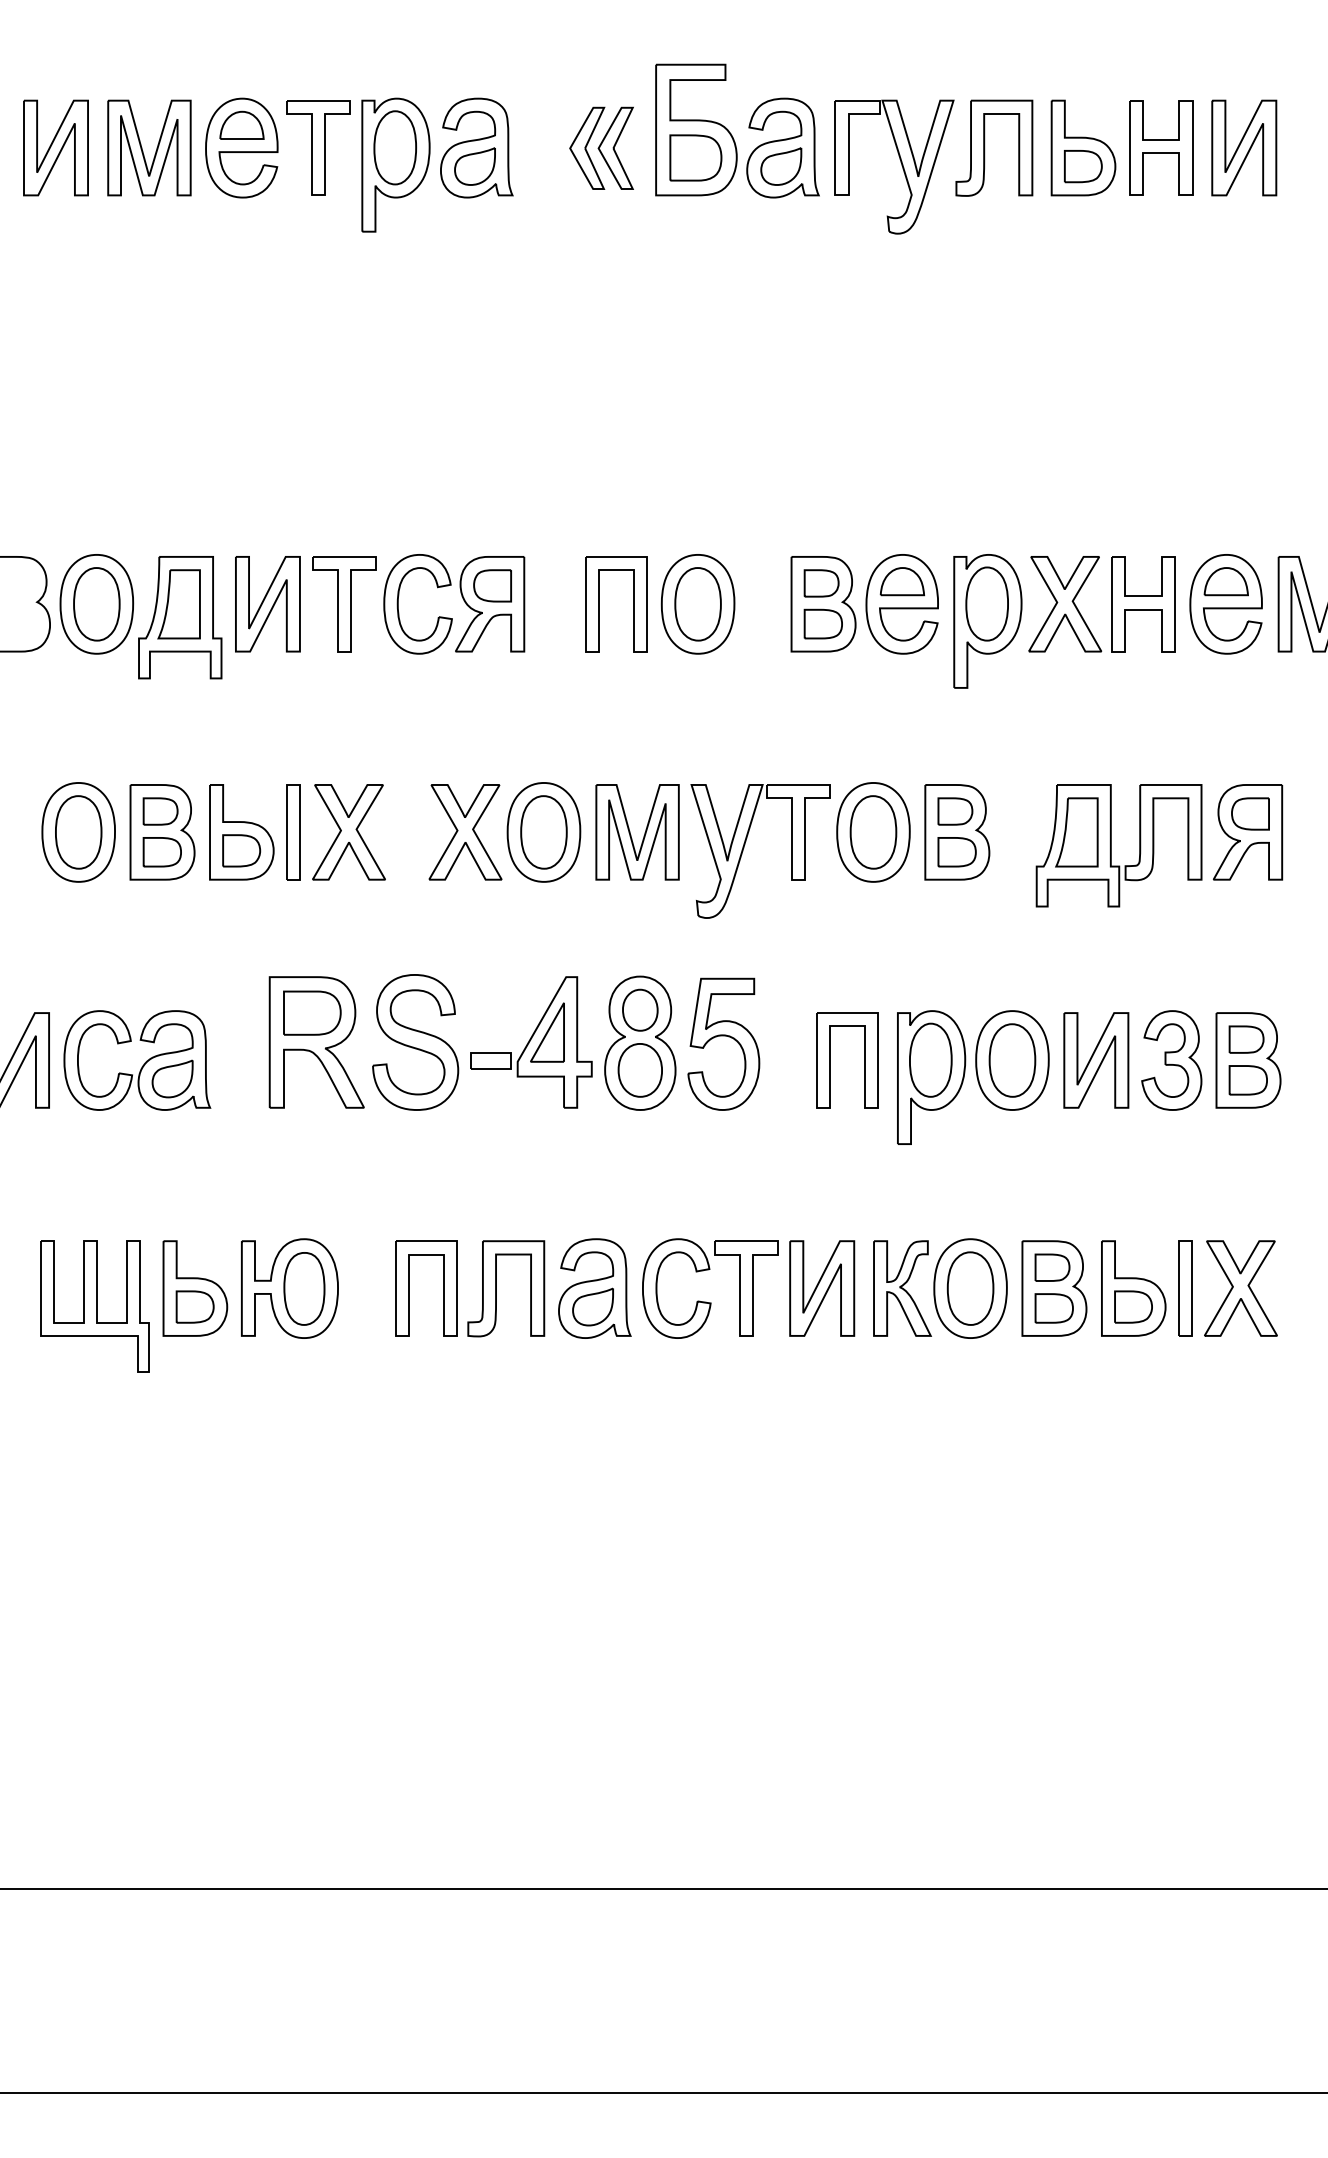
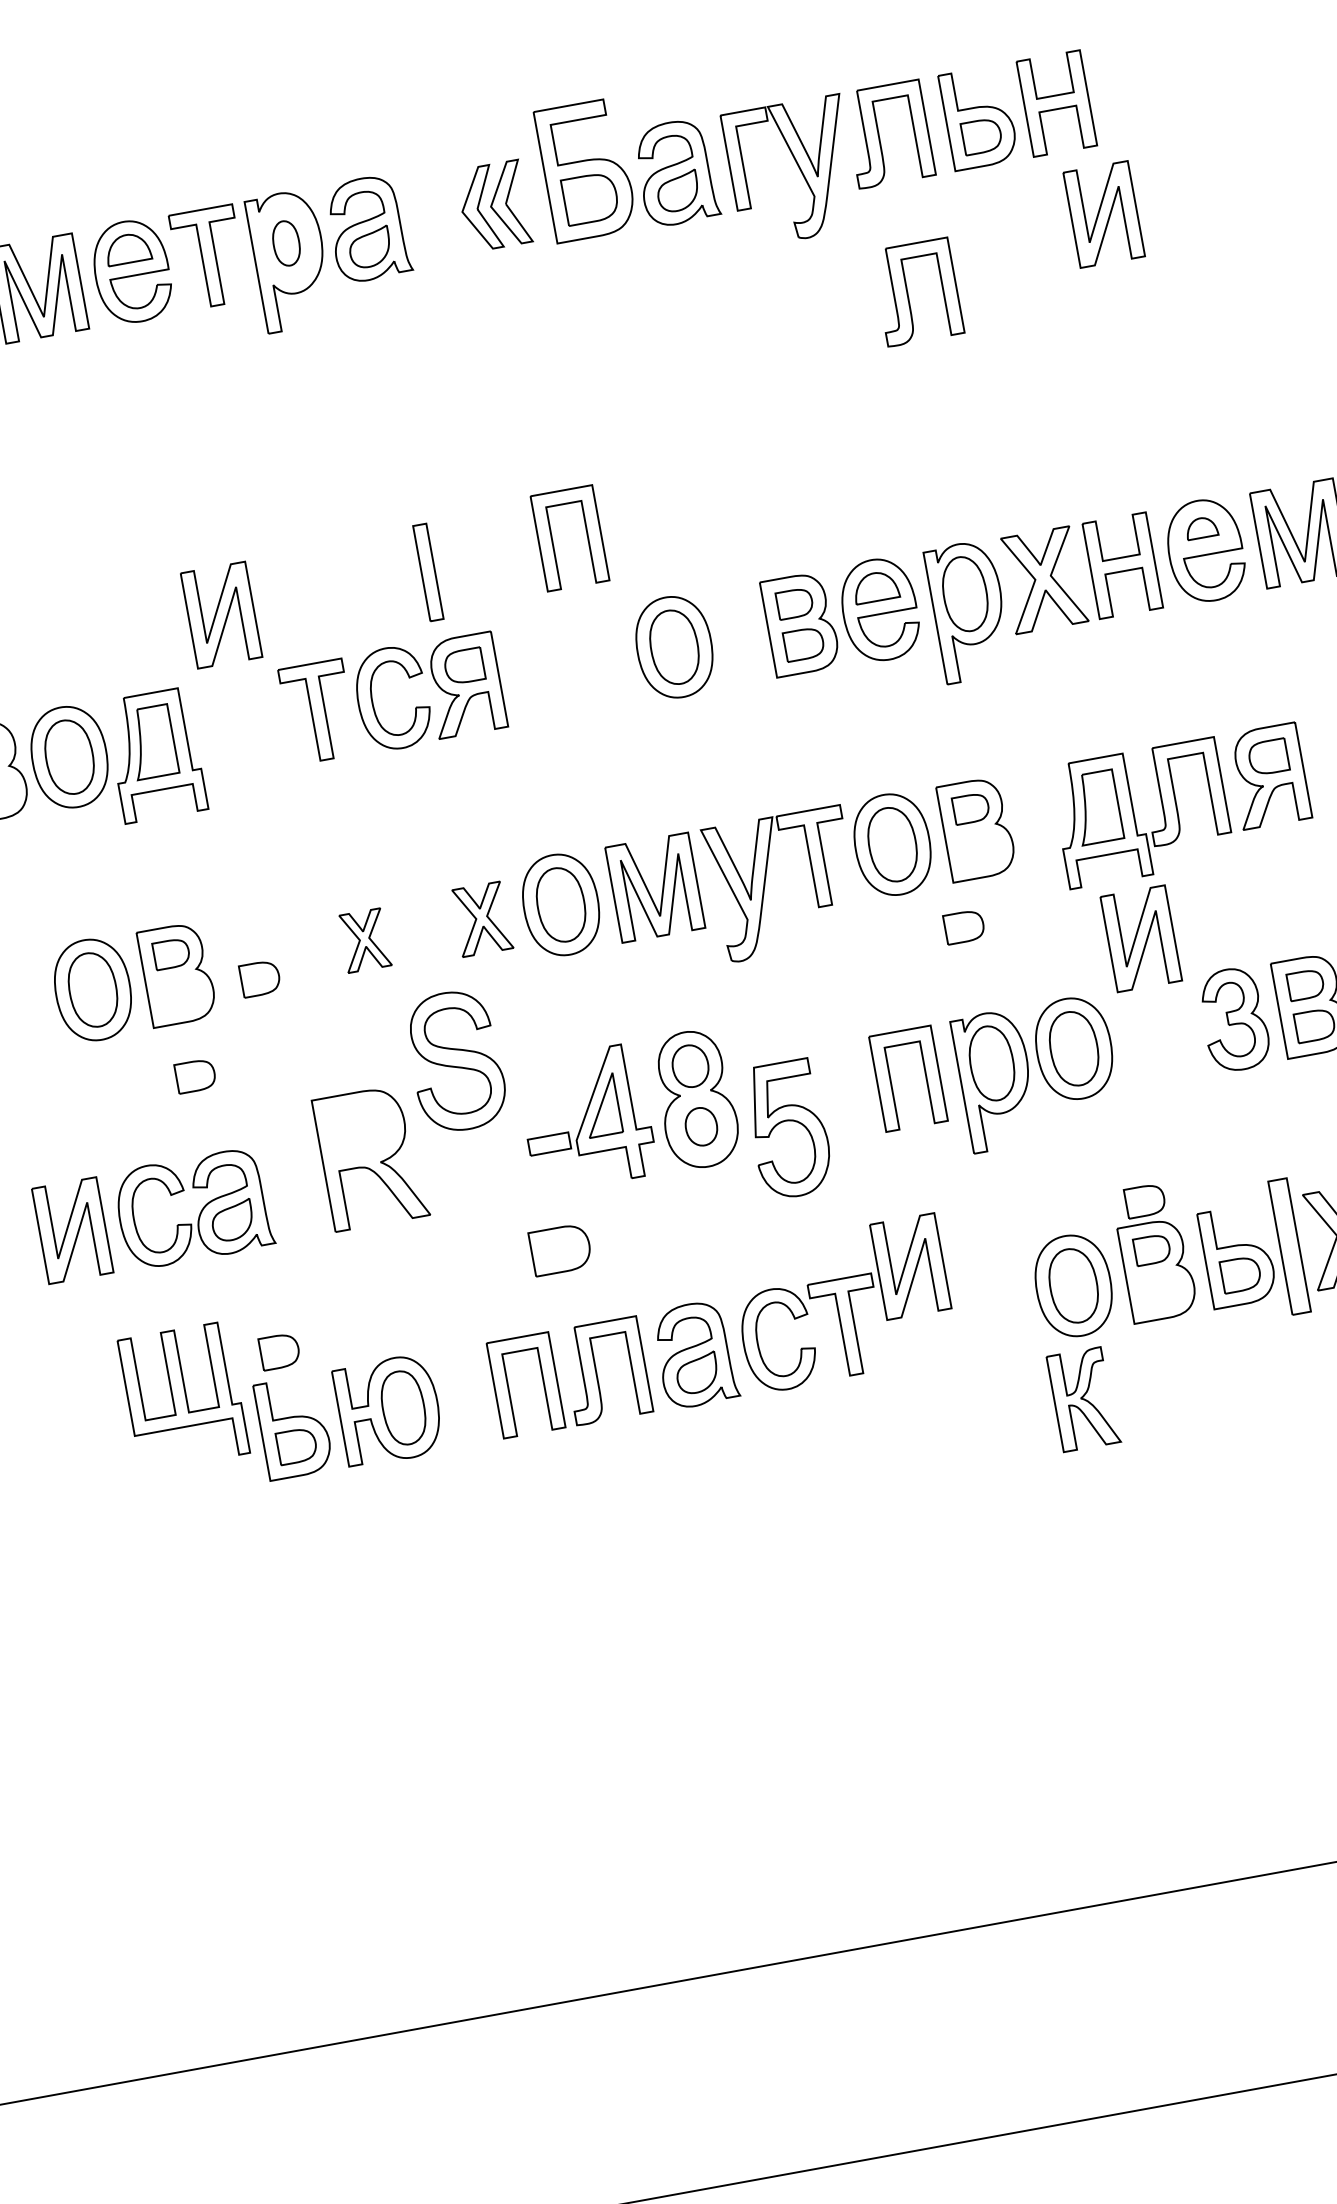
part: (395, 147) -> (286, 243), size x0.6
part: (1244, 147) -> (1104, 213), moved
part: (985, 304) -> (908, 293), added
part: (1225, 581) -> (1200, 527), size x0.7
part: (267, 604) -> (221, 615), moved
part: (599, 604) -> (552, 541), moved
part: (241, 832) -> (256, 960), removed
part: (293, 832) -> (428, 572), moved
part: (348, 832) -> (364, 940), size x0.6
part: (465, 832) -> (482, 919), size x0.7
part: (161, 852) -> (194, 1076), moved
part: (956, 852) -> (963, 927), moved
part: (312, 1012) -> (560, 1249), moved
part: (723, 1036) -> (787, 1121), moved
part: (415, 1042) -> (456, 1061), moved
part: (1096, 1060) -> (1141, 938), moved
part: (639, 1070) -> (700, 1126), size x0.7
part: (194, 1212) -> (279, 1351), added
part: (822, 1288) -> (911, 1266), moved
part: (902, 1288) -> (1083, 1399), moved
part: (1185, 1288) -> (1289, 1246), size x1.4
part: (94, 1306) -> (183, 1396), moved
part: (1053, 1308) -> (1144, 1201), moved

